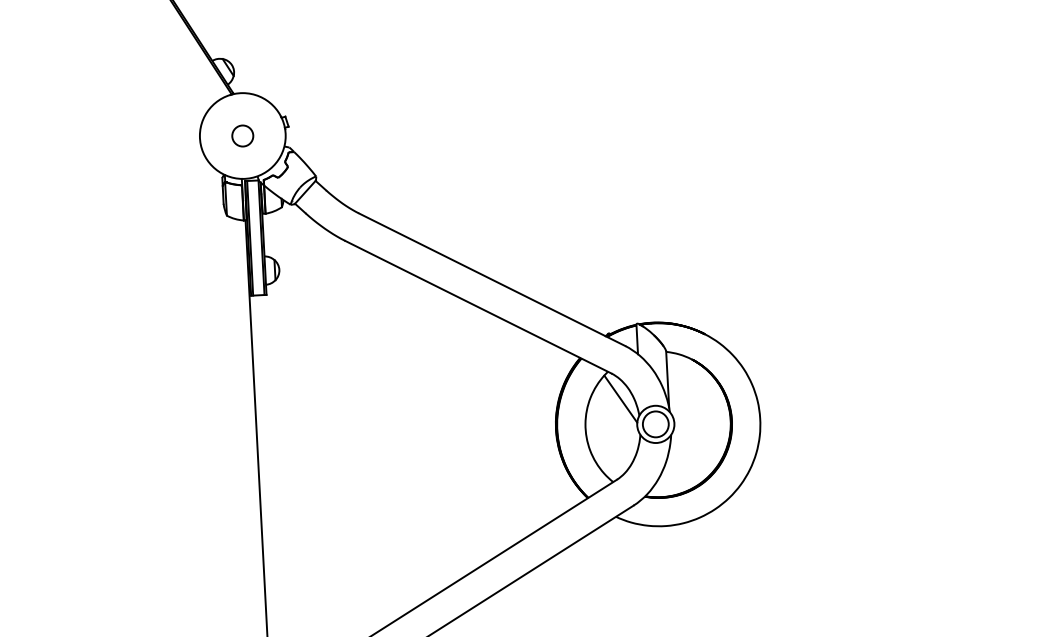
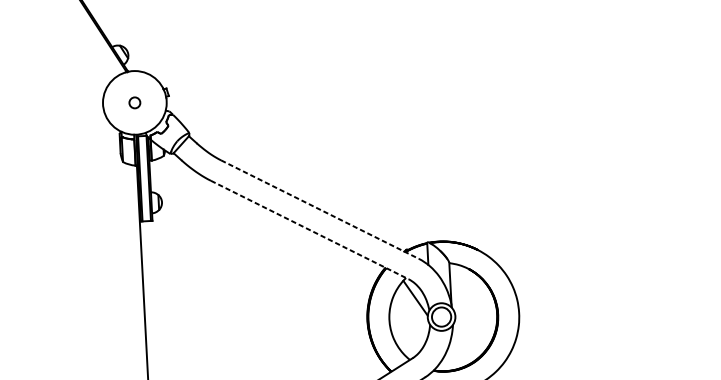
circle: (242, 135) -> (134, 102), size x0.7
line: (492, 279) -> (320, 209), solid -> dashed
line: (478, 307) -> (309, 230), solid -> dashed

